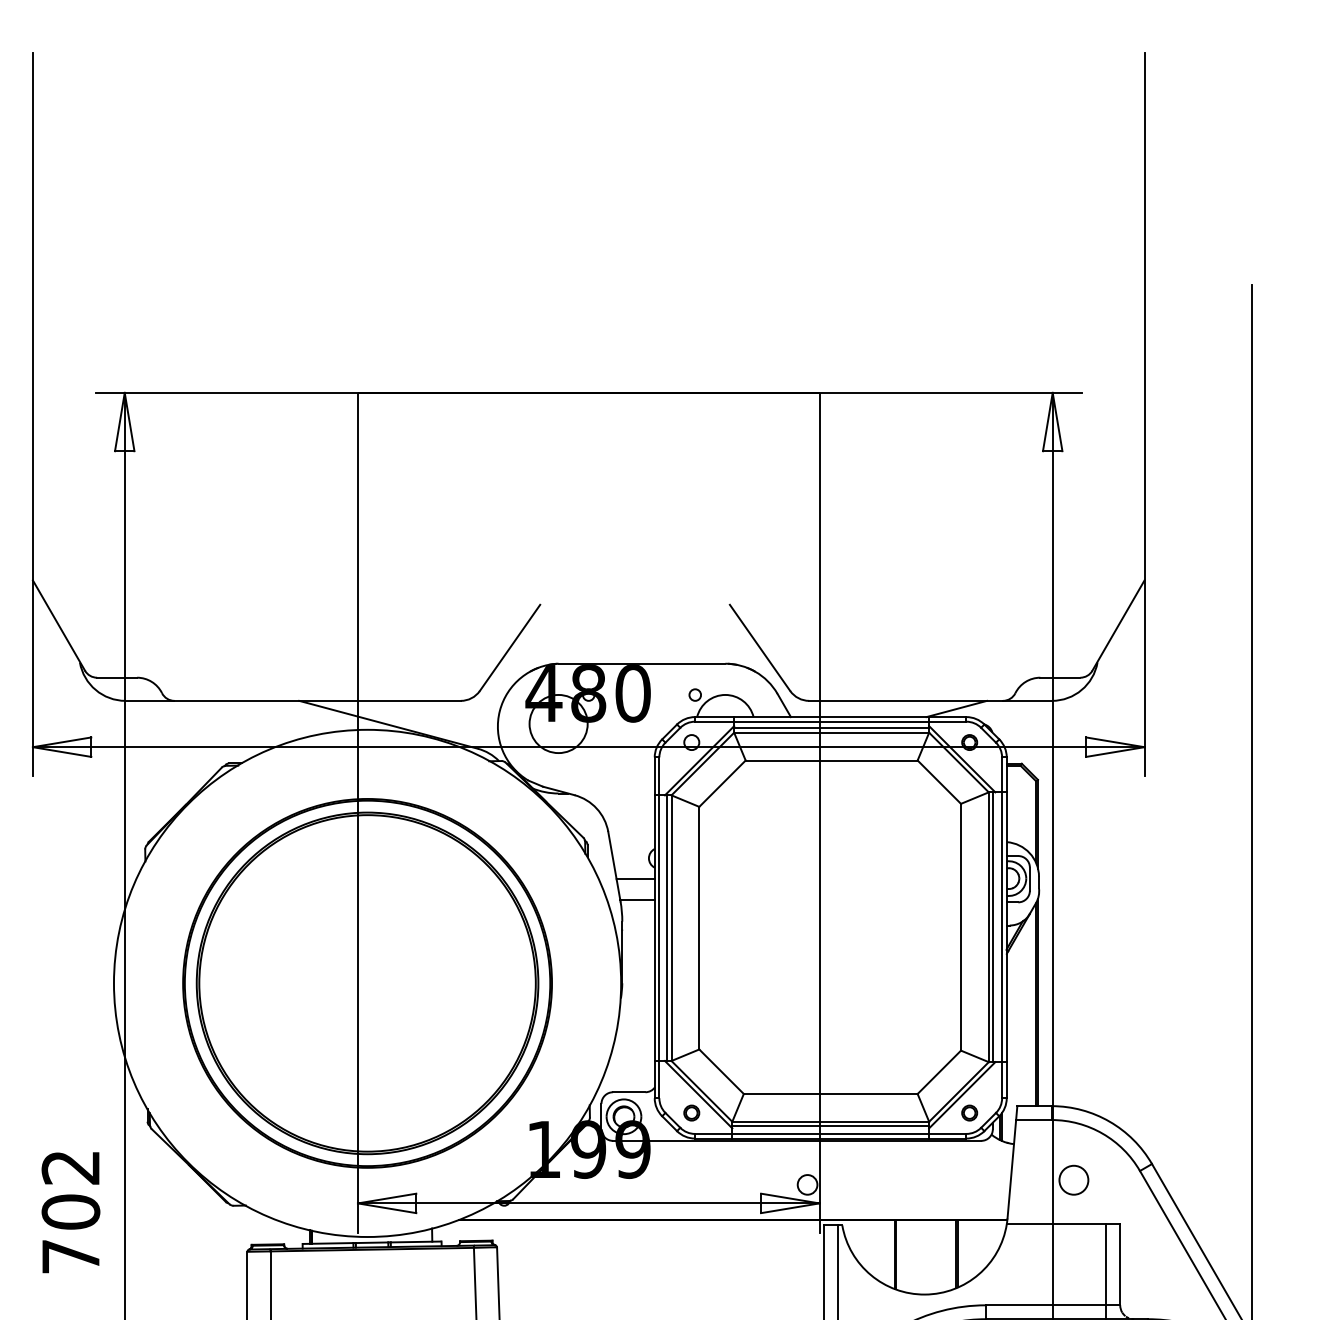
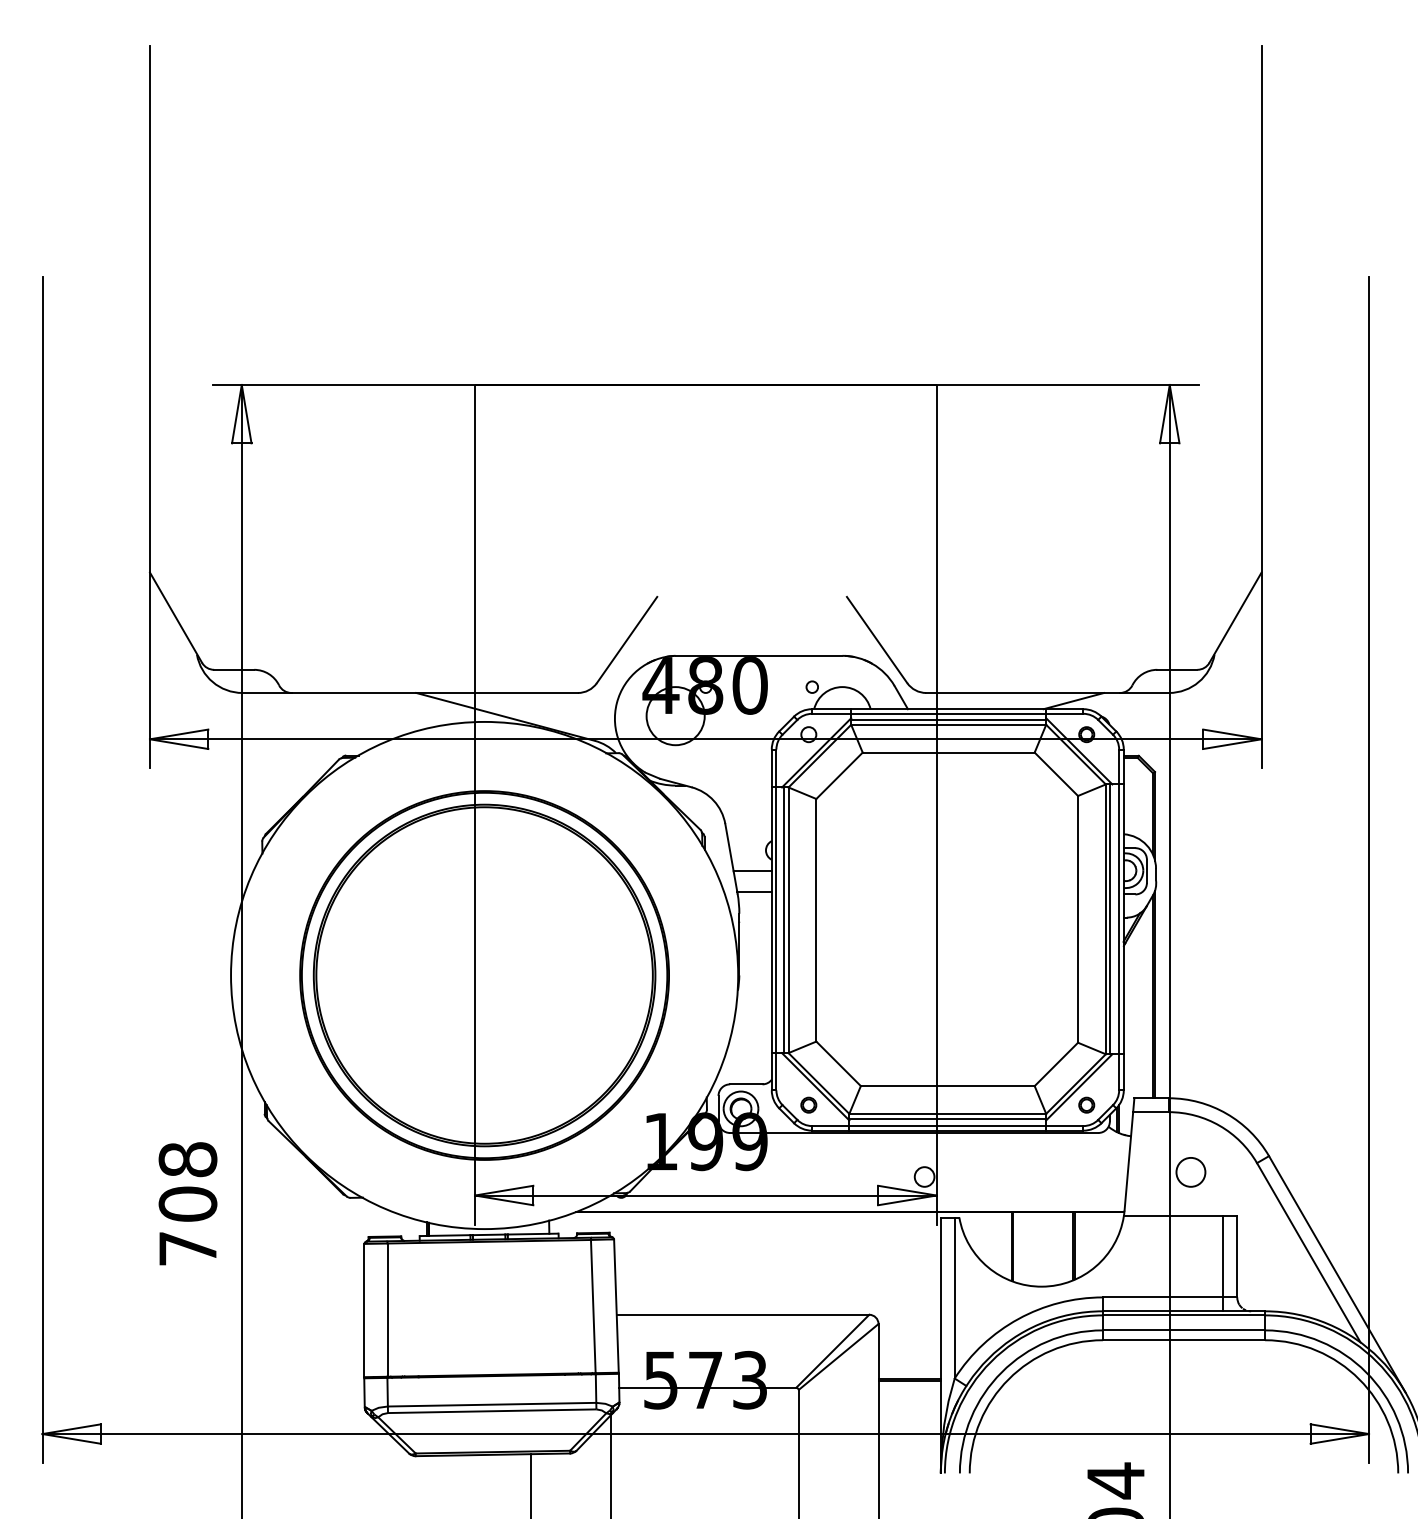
text: (70, 1167) -> (187, 1159), 702 -> 708

